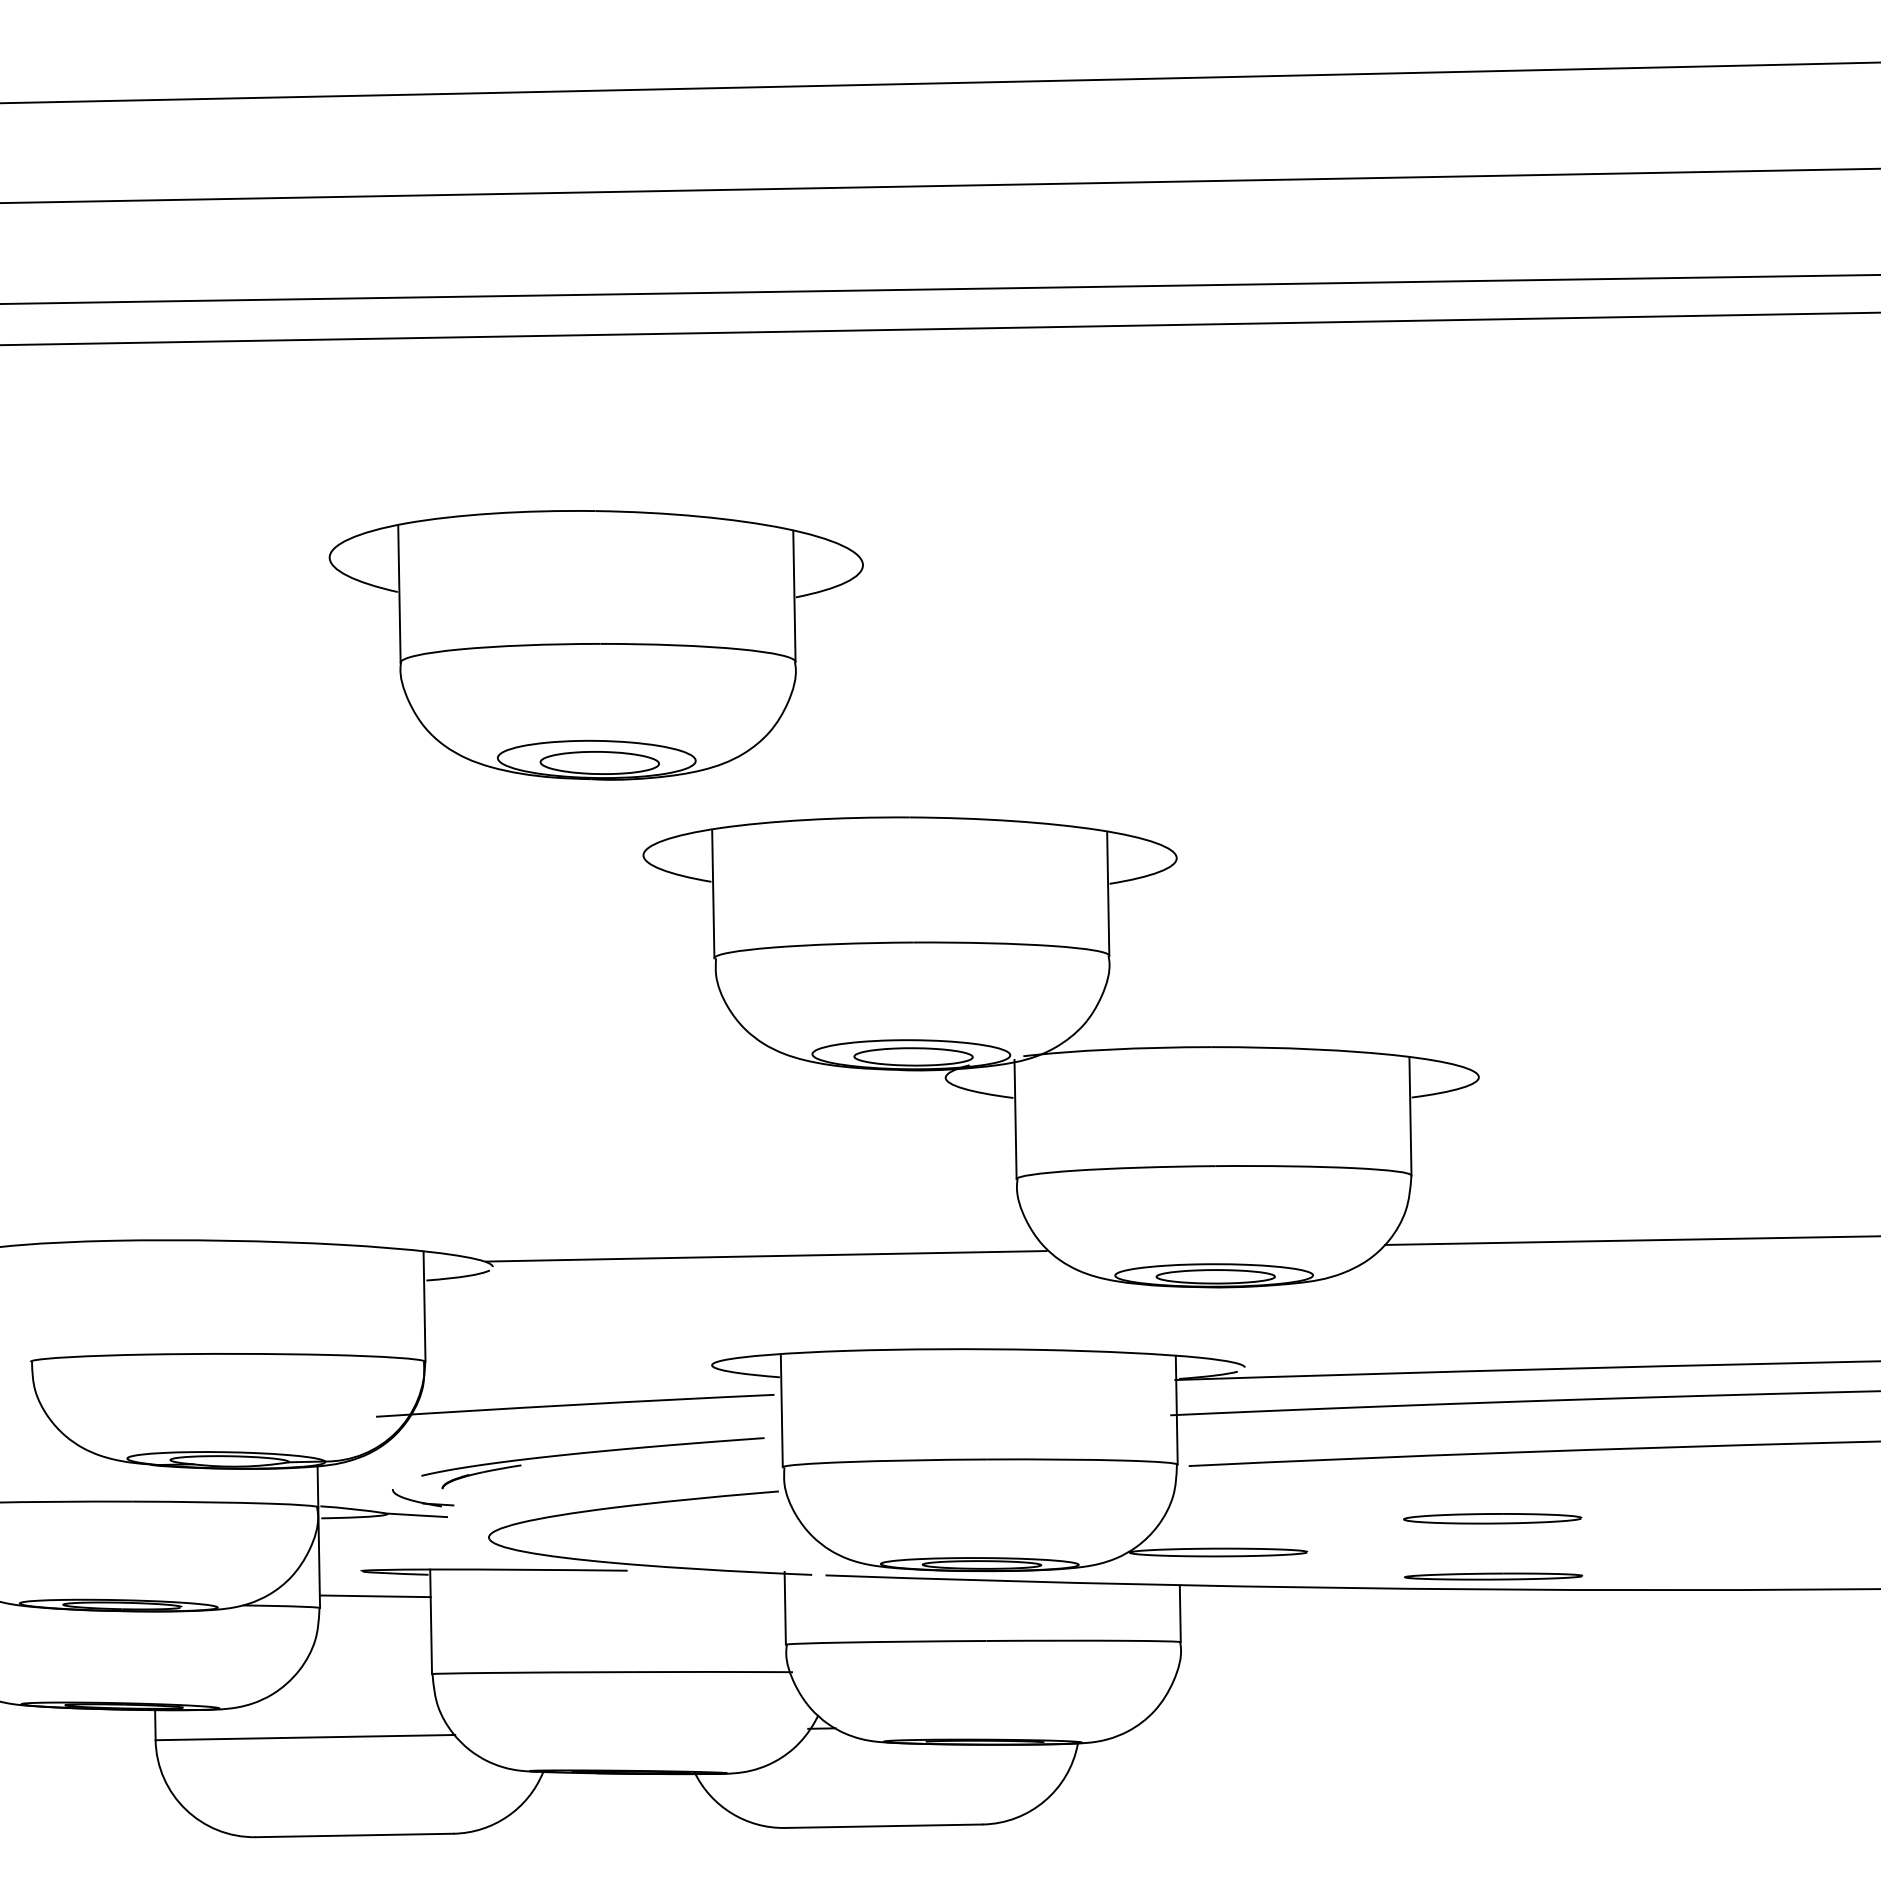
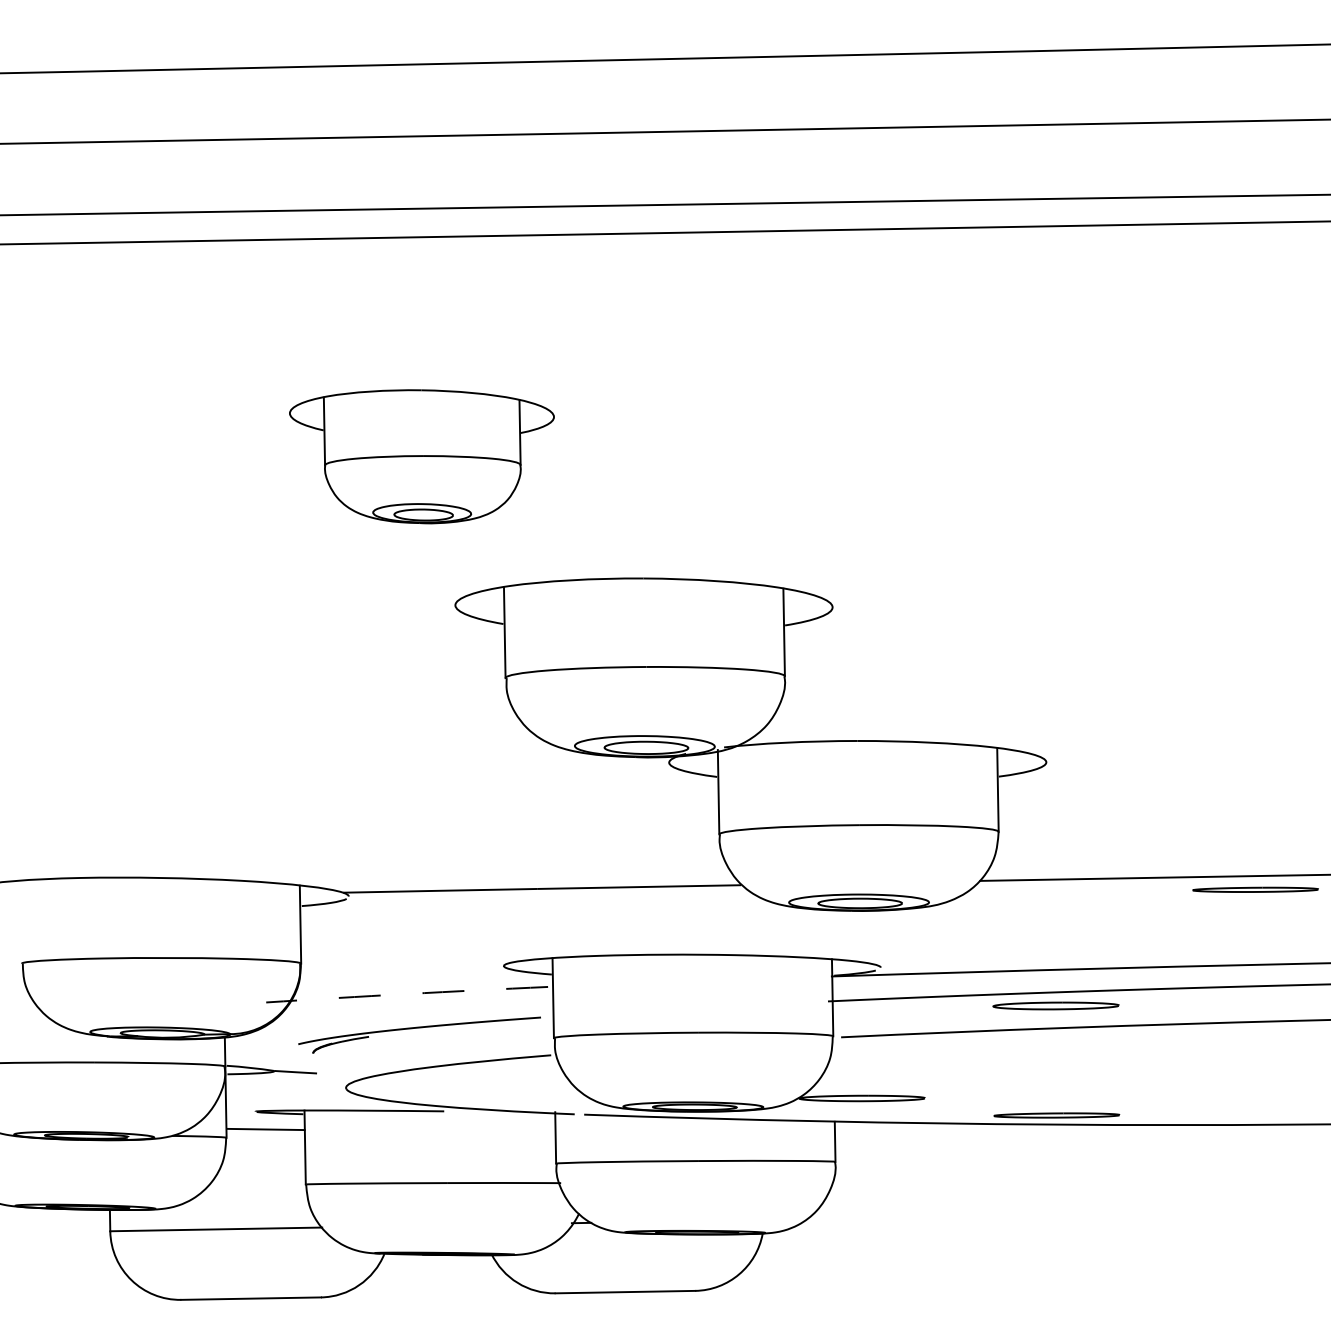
part: (595, 645) -> (421, 456), size x0.7
part: (1774, 1257) -> (1255, 889), added
arc: (575, 1404) -> (407, 993), solid -> dashed
part: (423, 1498) -> (299, 1060), removed
part: (1492, 1518) -> (1055, 1005), moved

